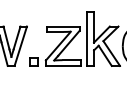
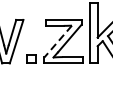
line: (58, 46) -> (58, 41), solid -> dashed

